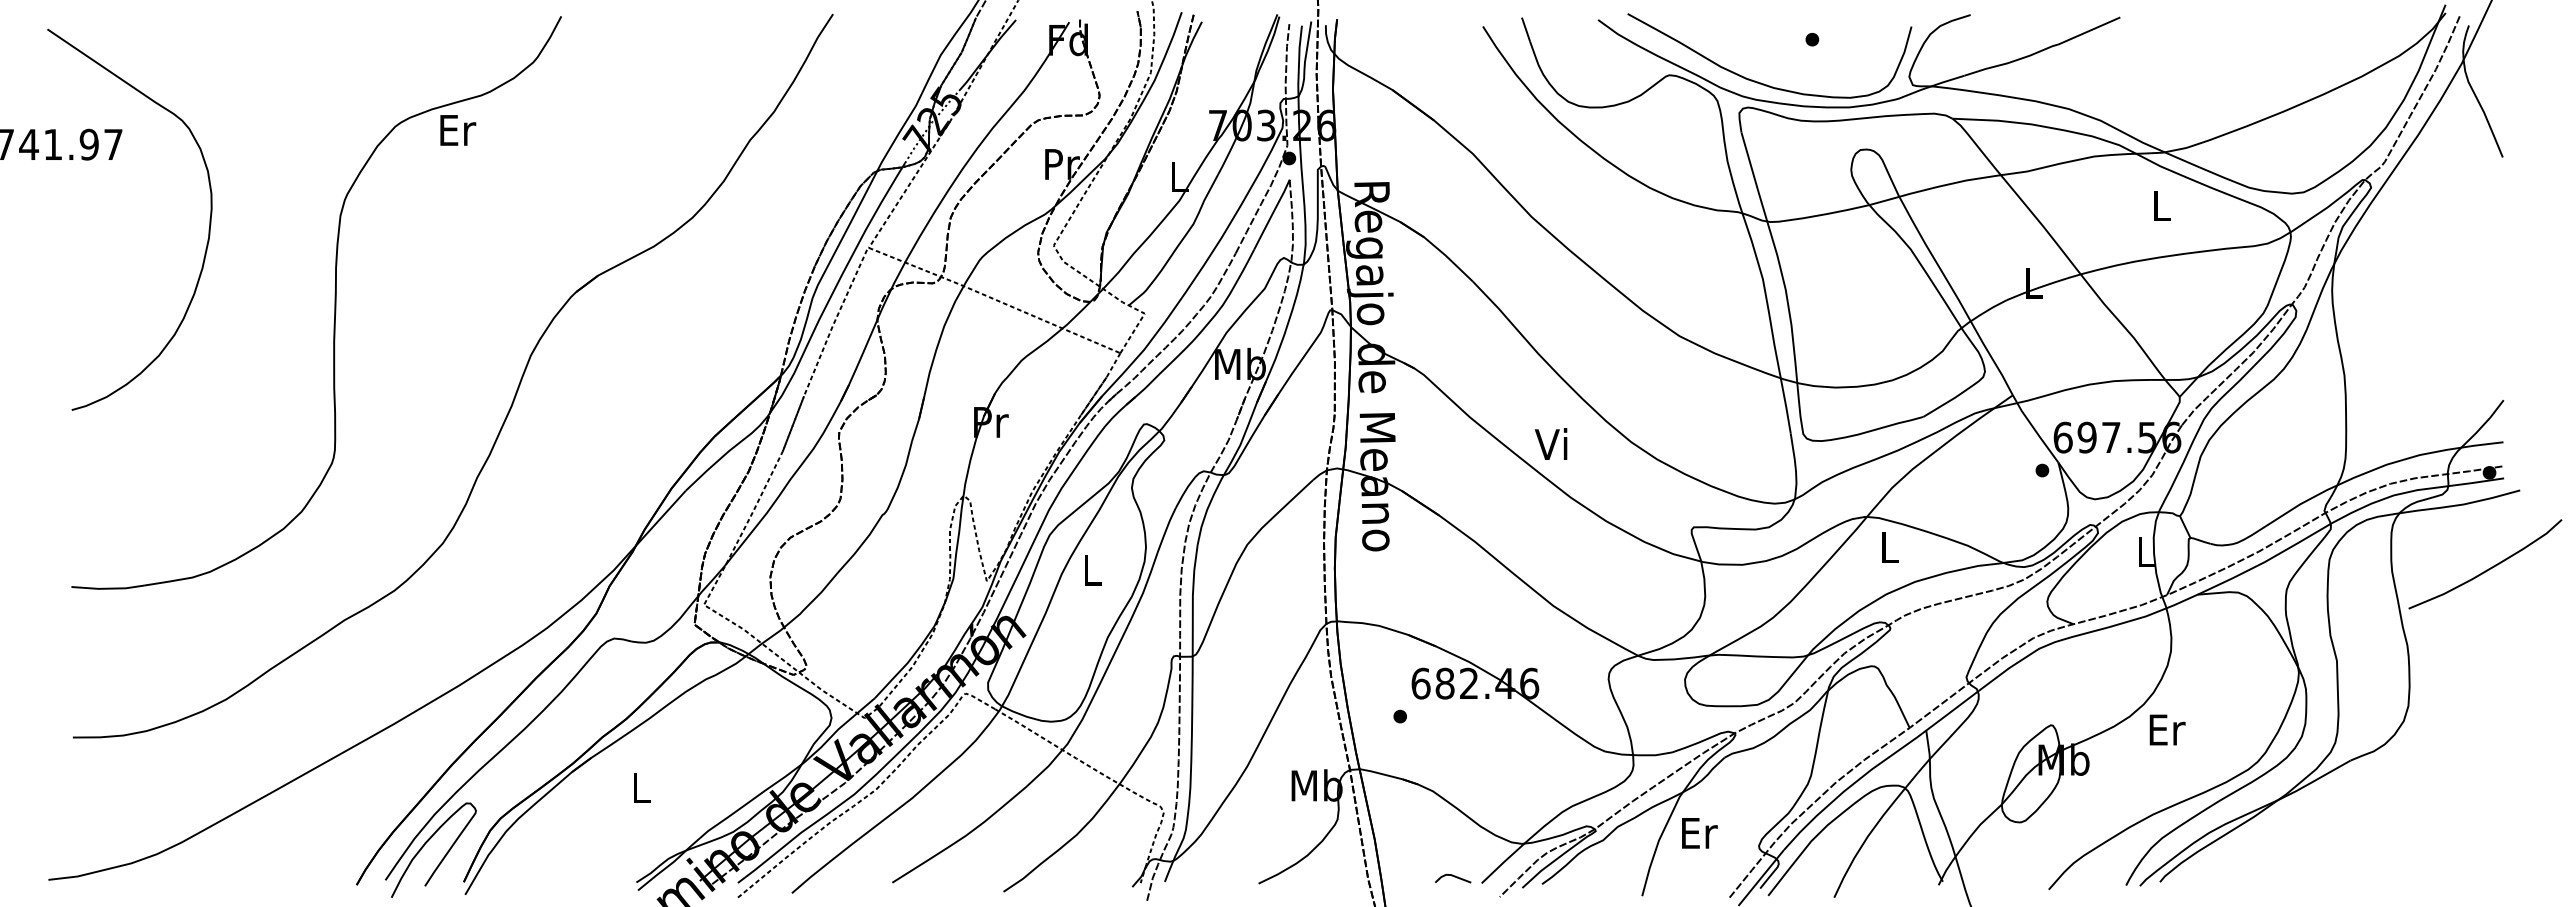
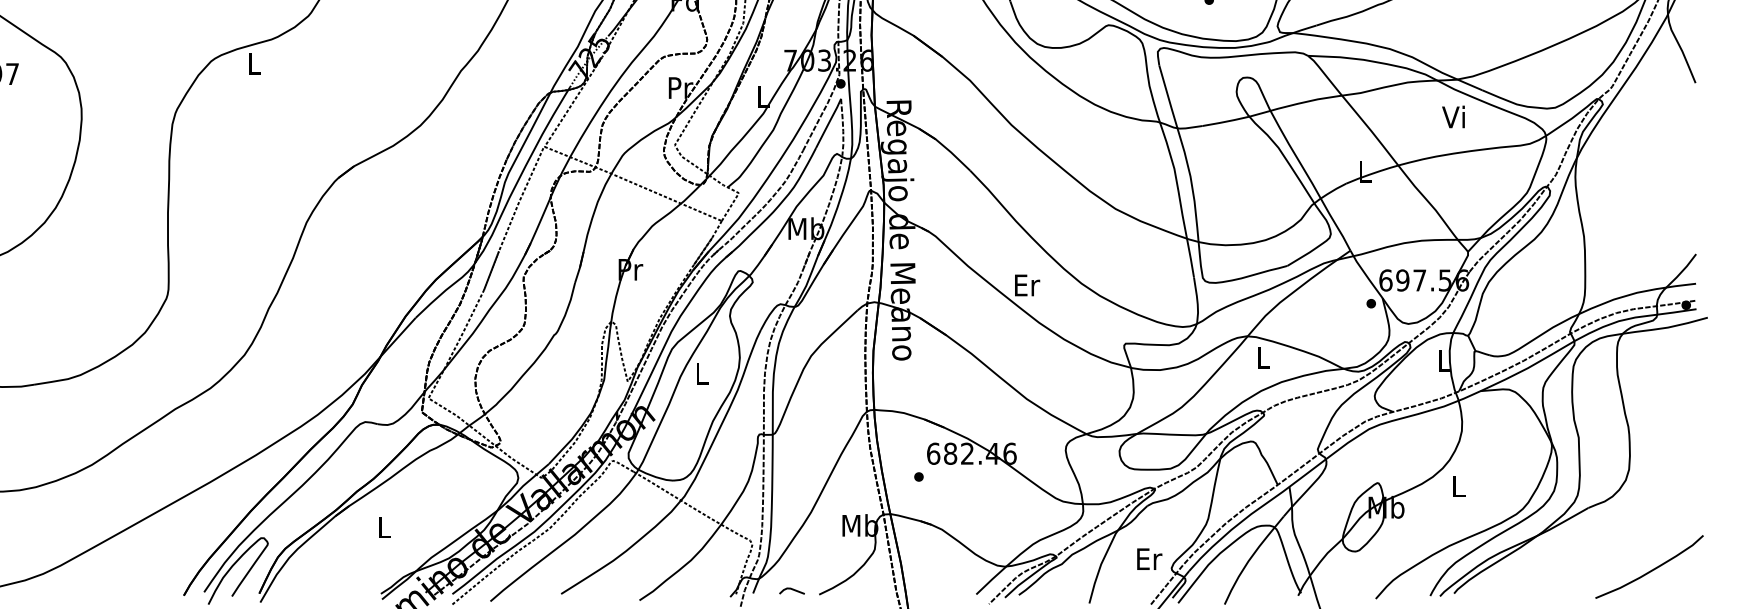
text: (458, 130) -> (255, 64), Er -> L
text: (2159, 205) -> (1453, 116), L -> Vi
text: (1553, 443) -> (1026, 284), Vi -> Er
curve: (2488, 568) -> (1651, 569), moved
text: (2167, 729) -> (1459, 486), Er -> L
text: (1699, 833) -> (1149, 559), moved
line: (1454, 877) -> (793, 590), moved

